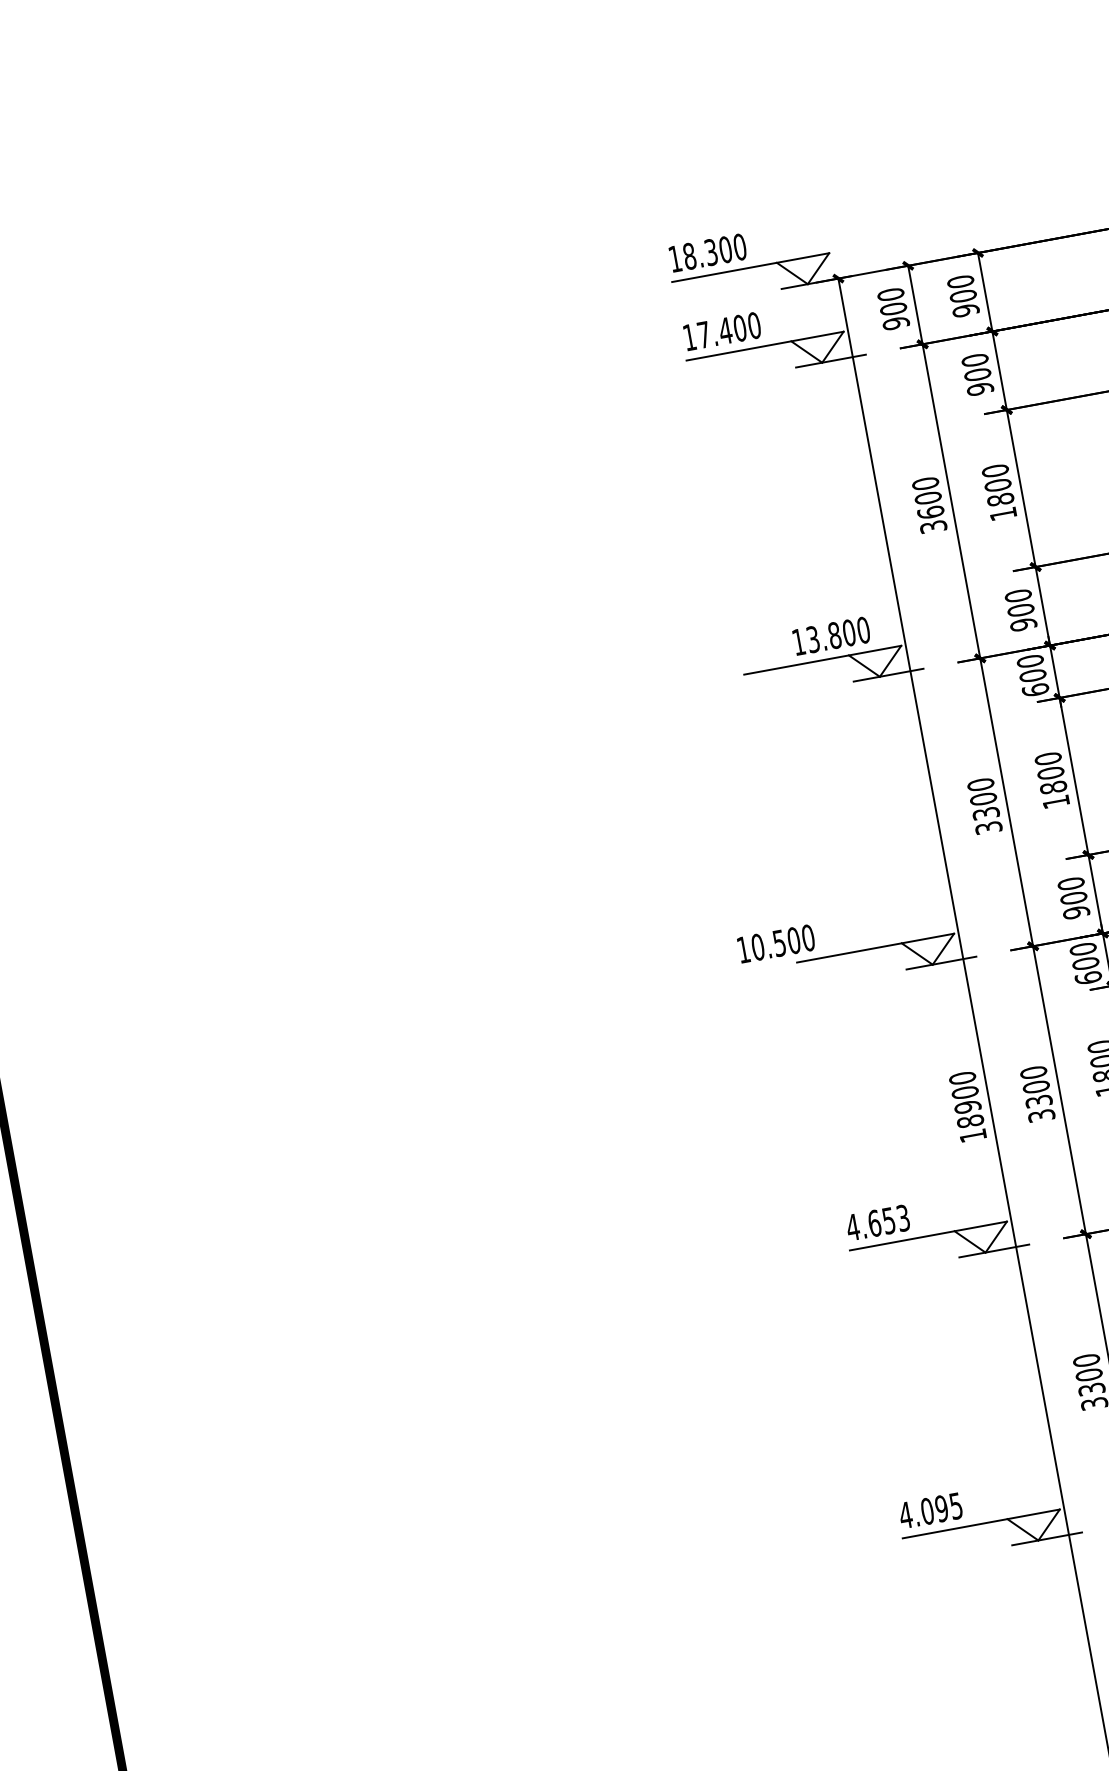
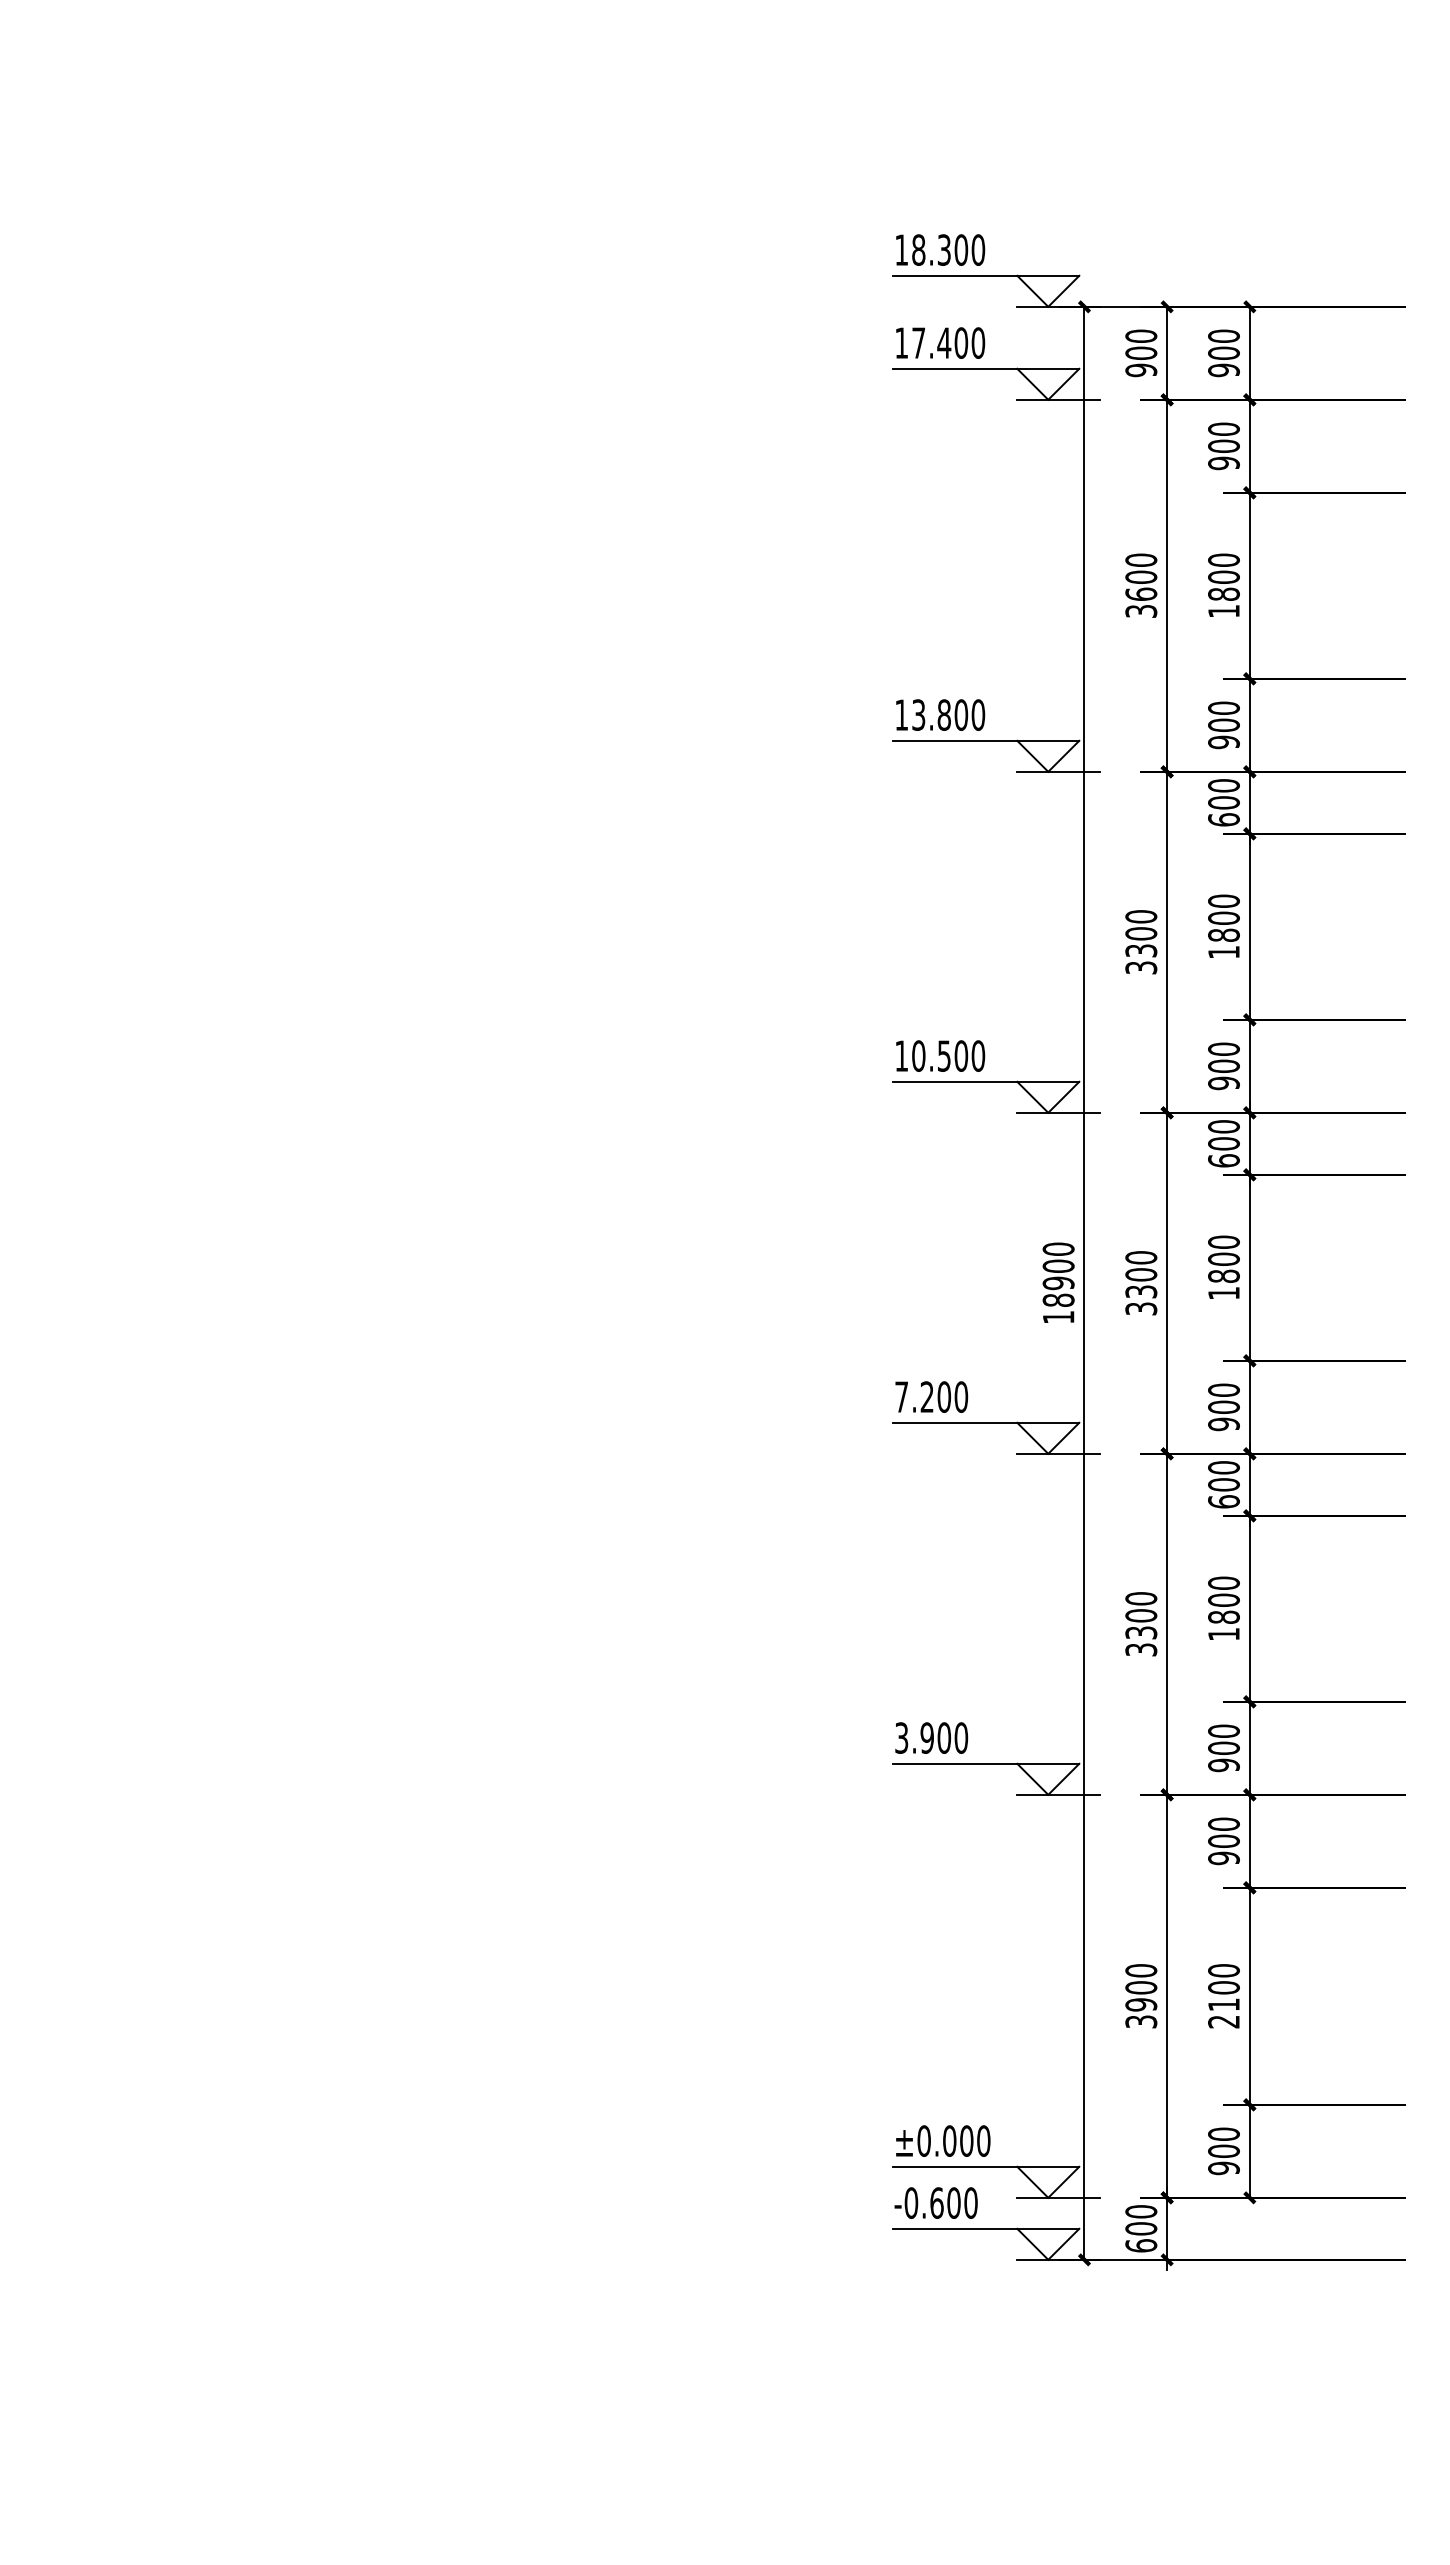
text: (831, 635) -> (940, 714), moved
text: (776, 943) -> (940, 1055), moved
text: (878, 1222) -> (931, 1396), 4.653 -> 7.200
text: (930, 1510) -> (931, 1737), 4.095 -> 3.900

